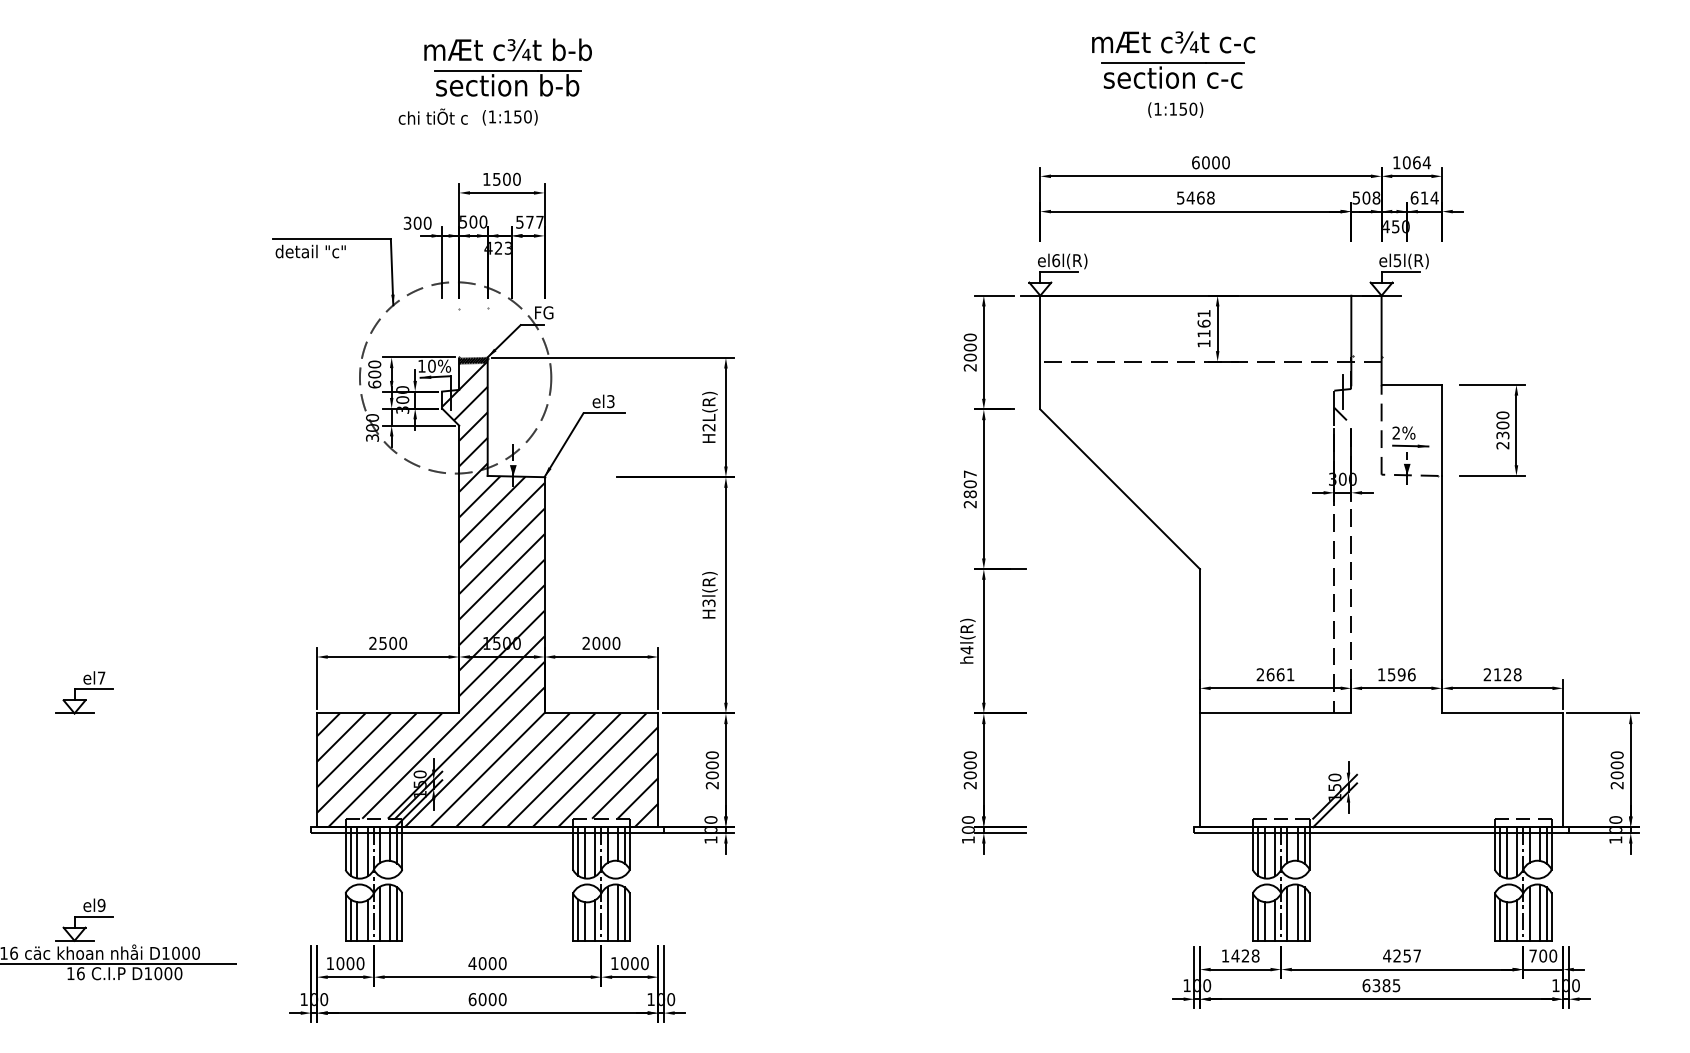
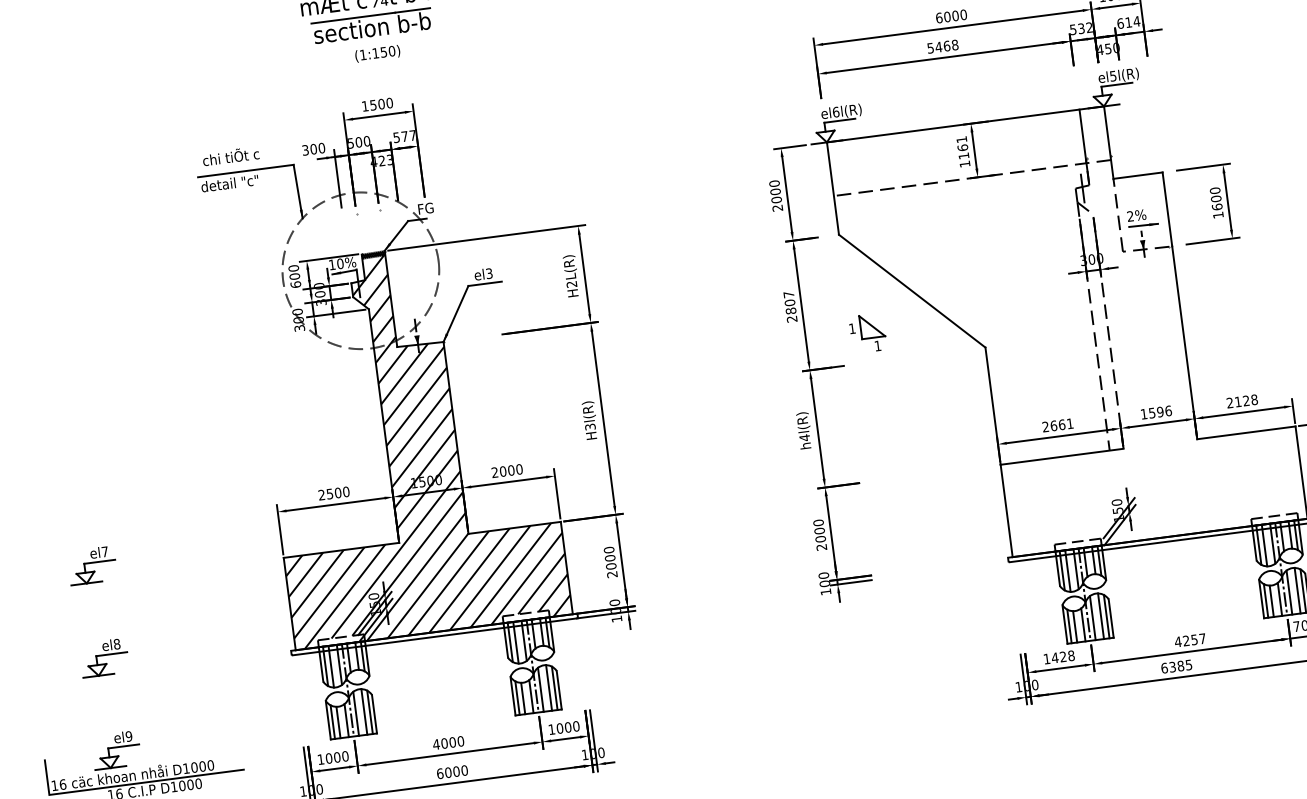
text: (432, 116) -> (230, 156), moved
text: (1371, 197) -> (1085, 27), 508 -> 532
text: (1502, 440) -> (1217, 211), 2300 -> 1600
part: (1059, 533) -> (867, 333), added
part: (84, 806) -> (104, 657), added

